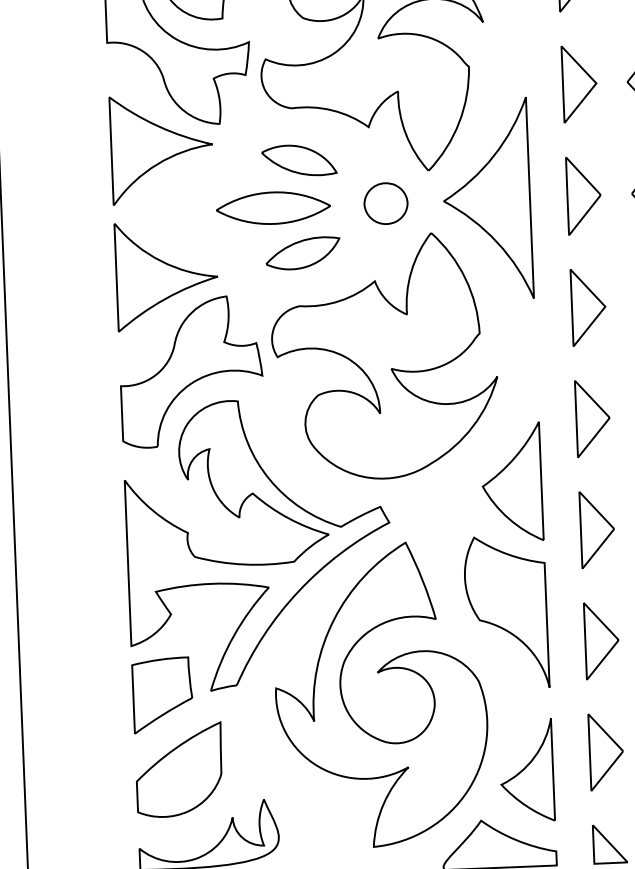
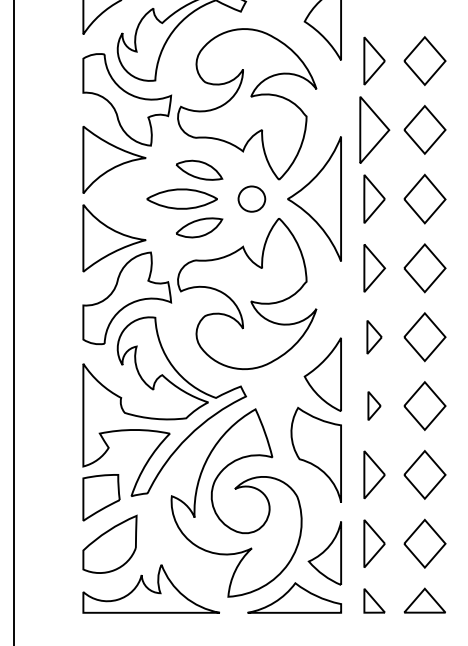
part: (579, 83) -> (374, 129), size x1.4
part: (592, 419) -> (374, 337), size x0.7
part: (597, 528) -> (374, 405), size x0.6

